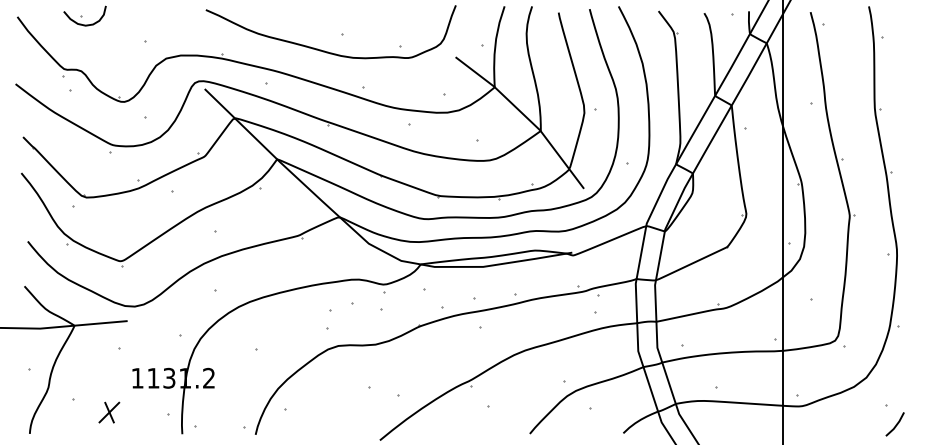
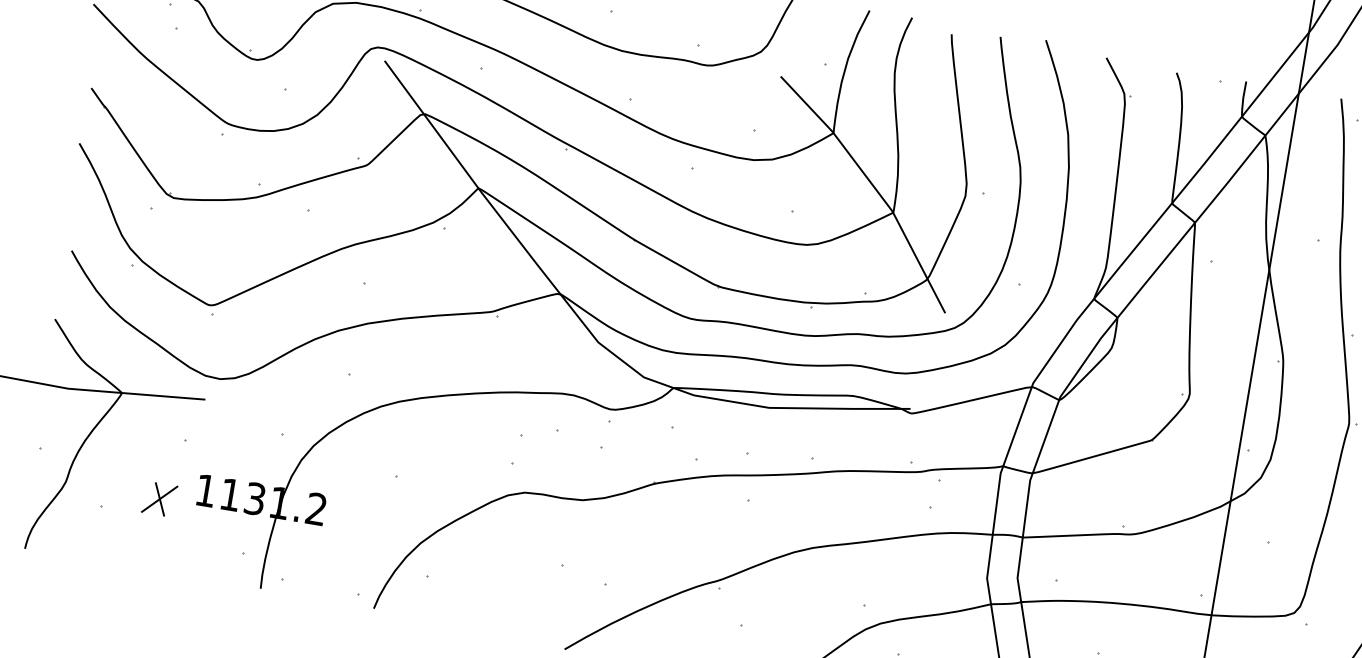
part: (109, 412) -> (159, 499), moved

